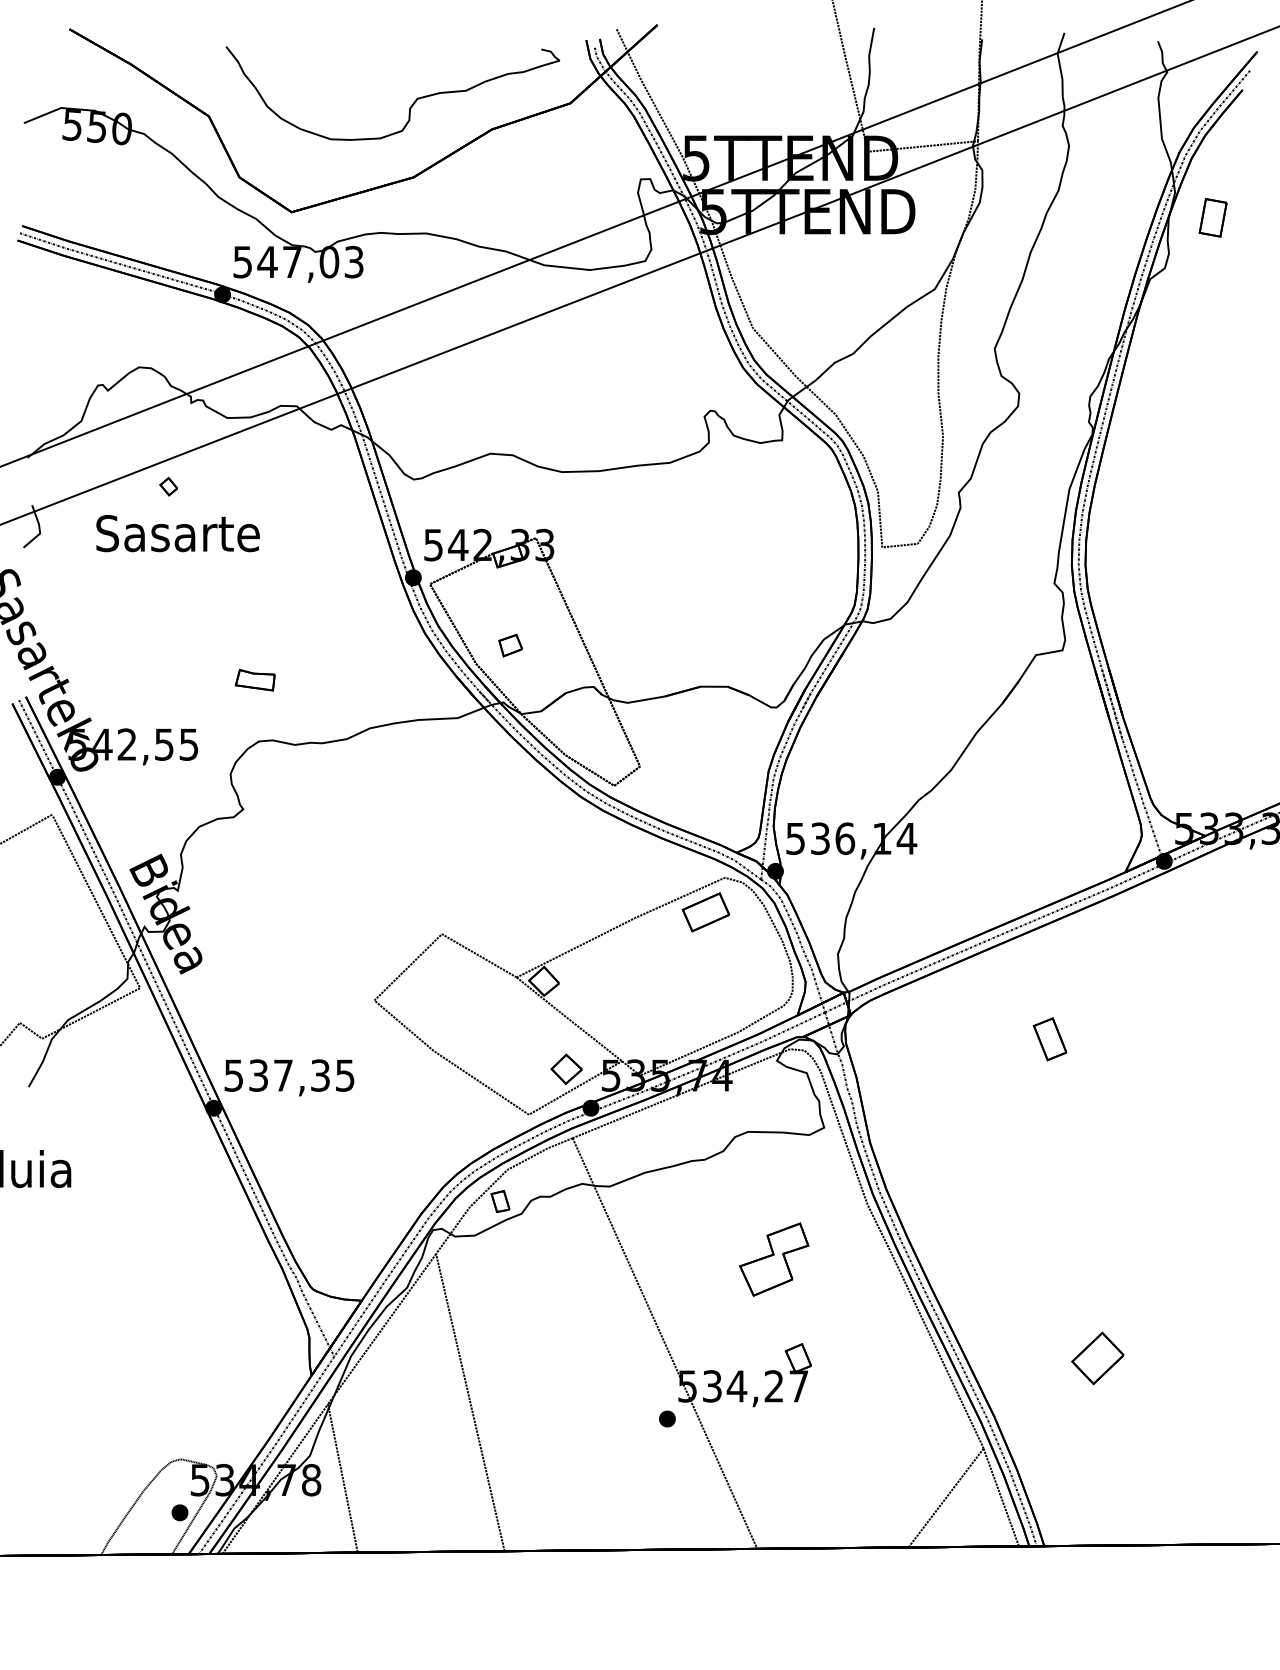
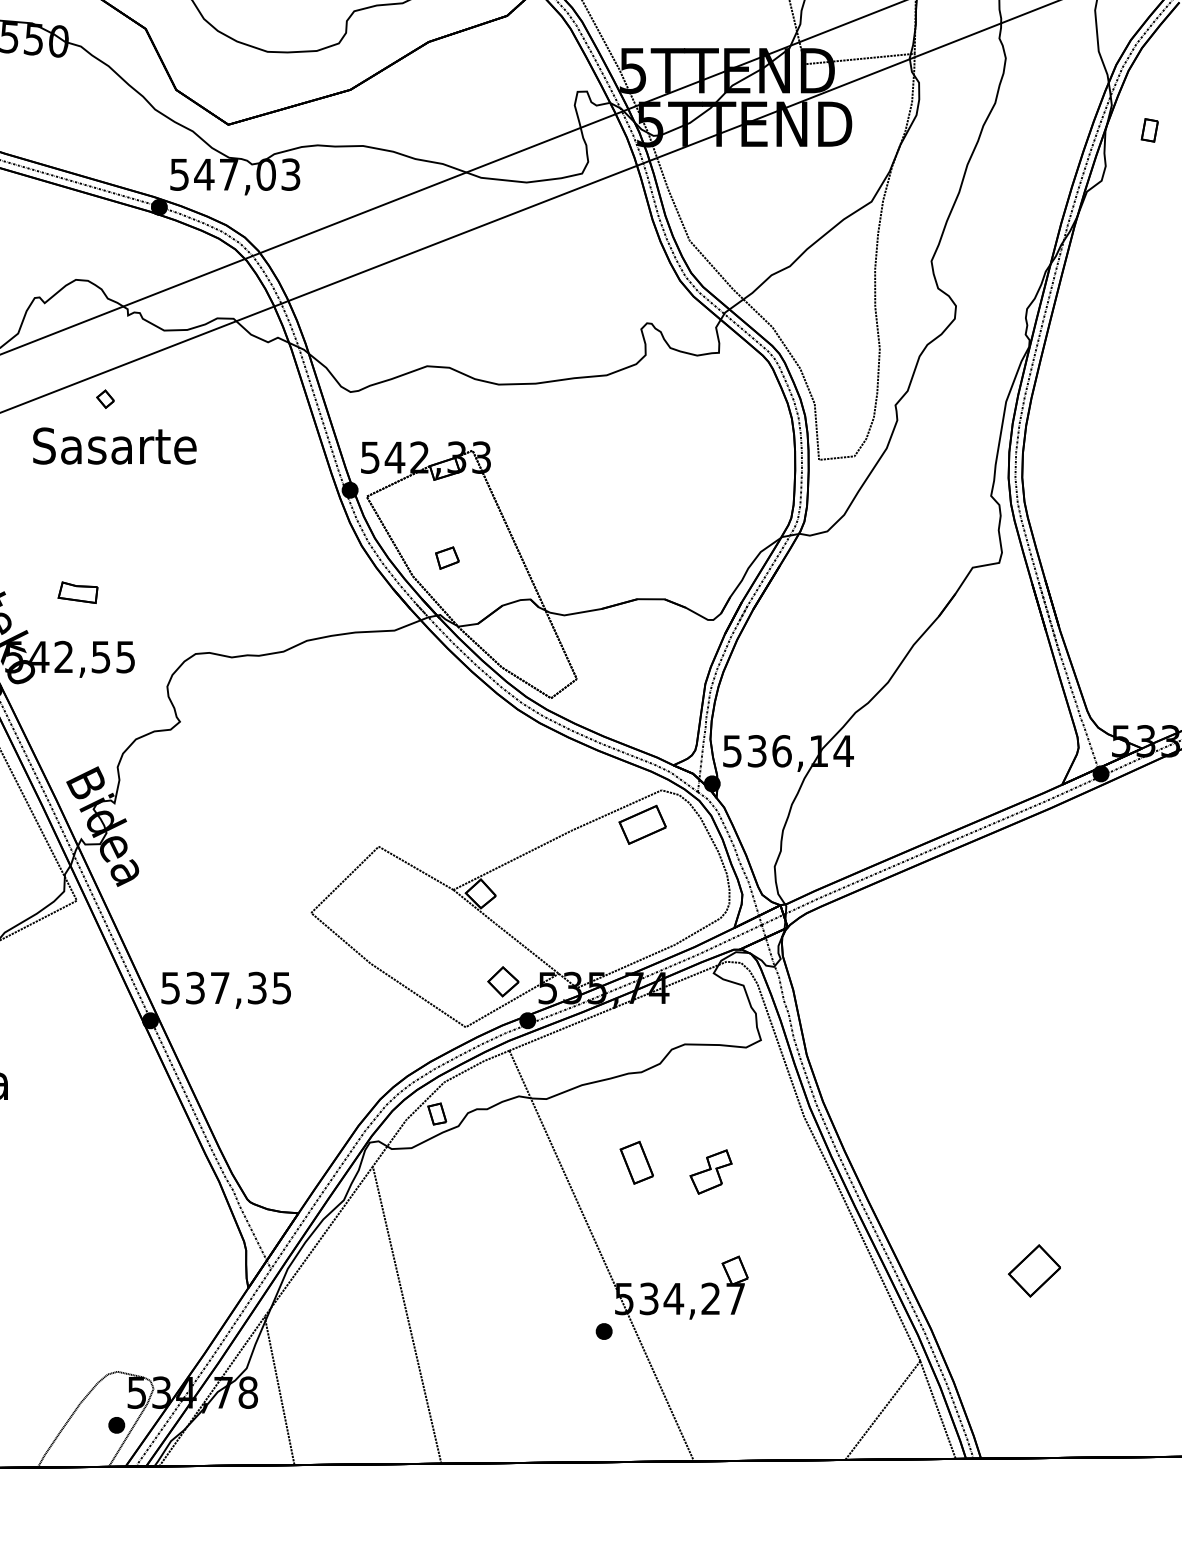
part: (1212, 217) -> (1149, 130), size x0.6
part: (254, 679) -> (77, 592), moved
part: (1049, 1039) -> (636, 1163), moved
part: (774, 1259) -> (711, 1172), size x0.6

